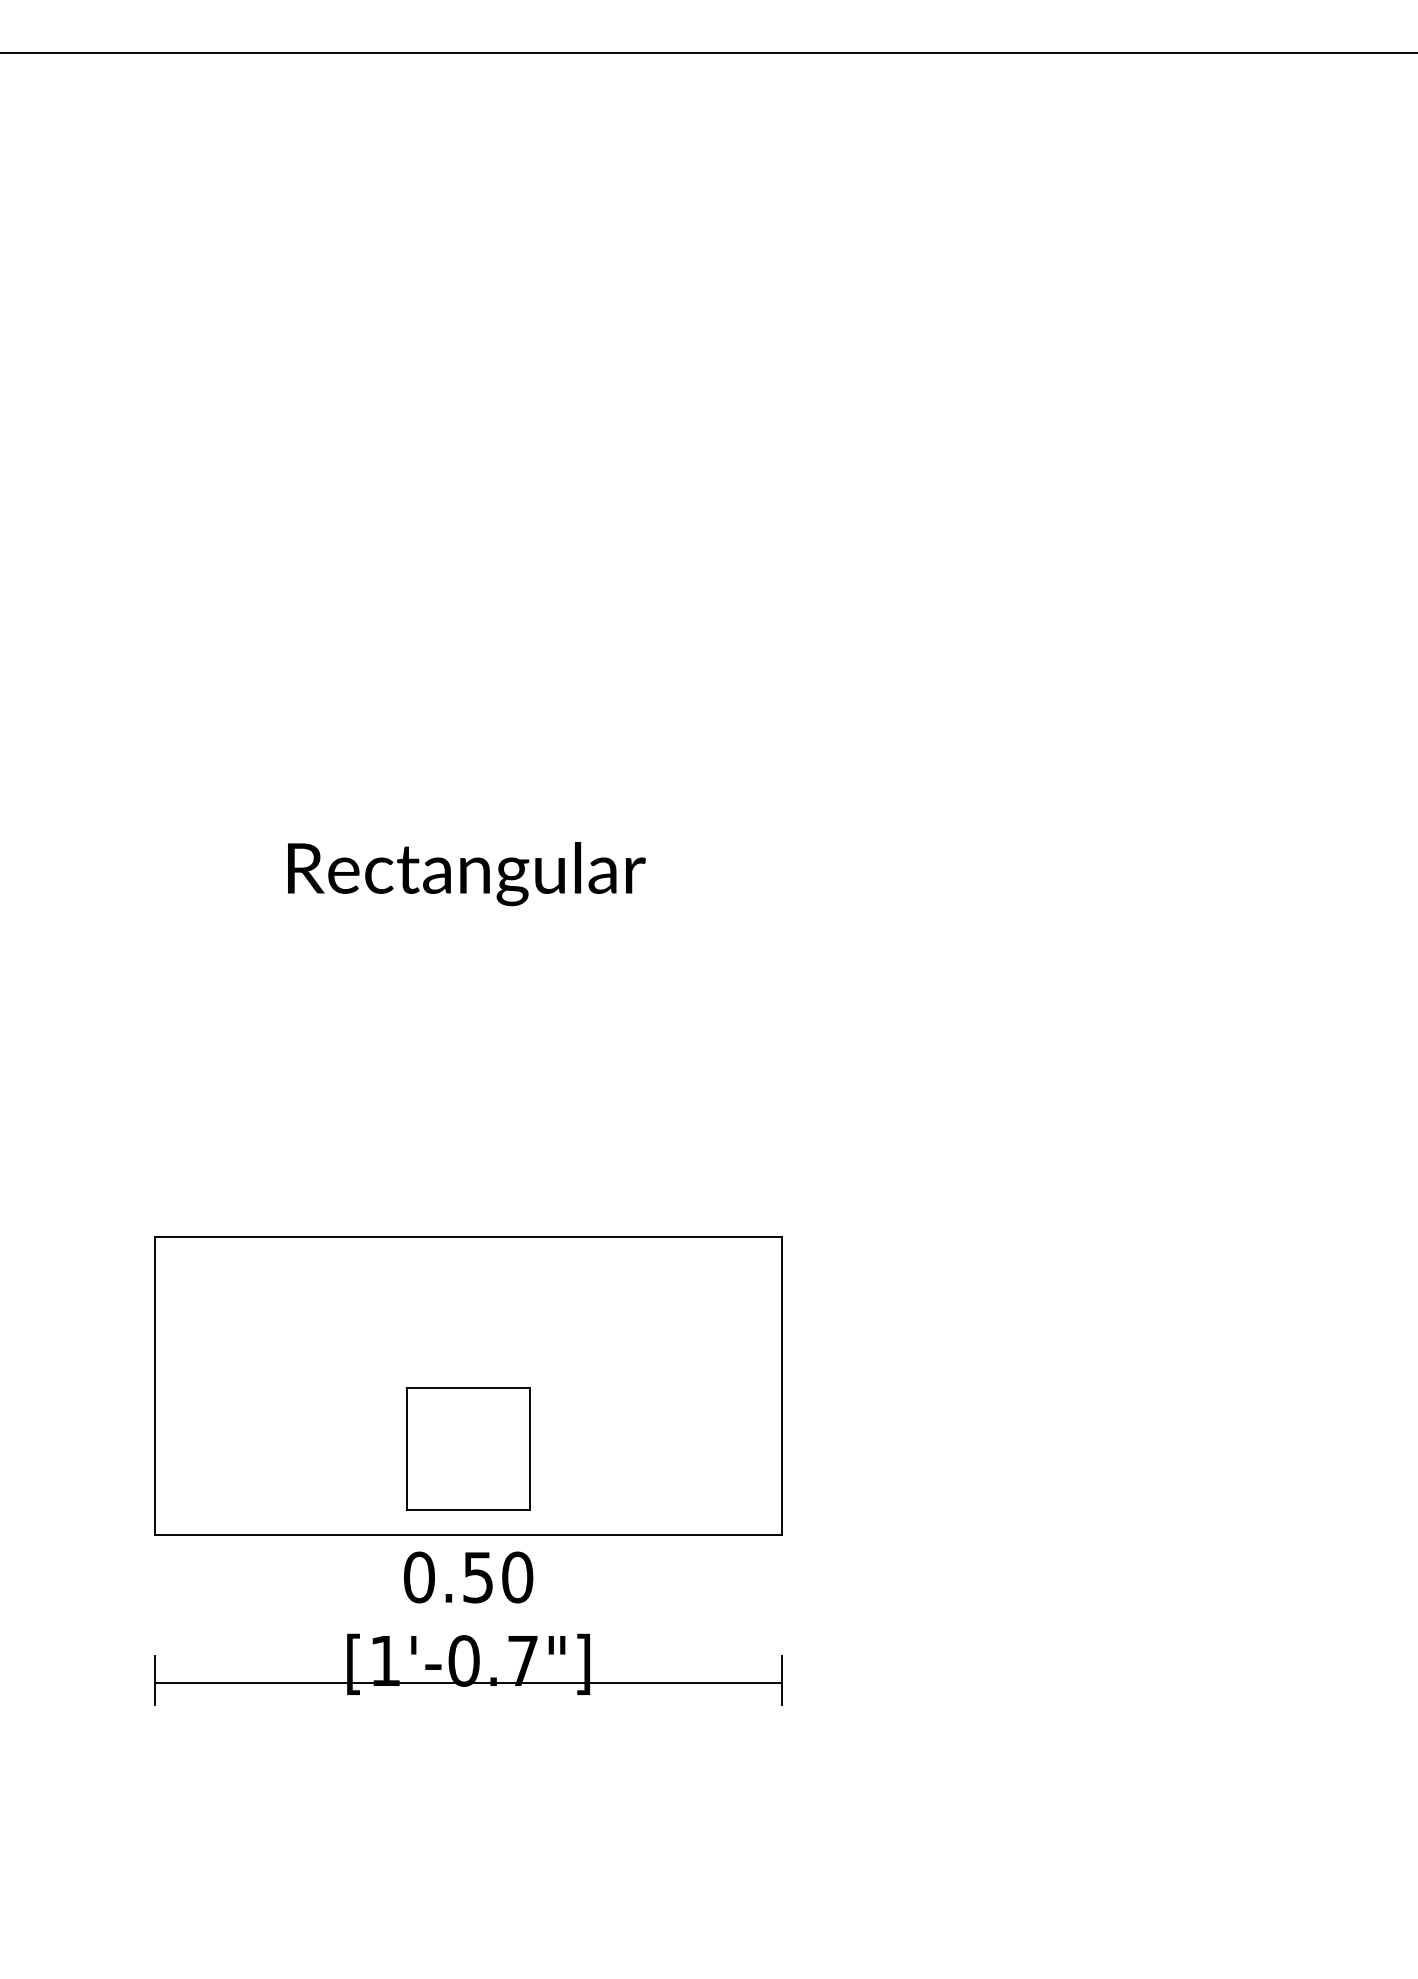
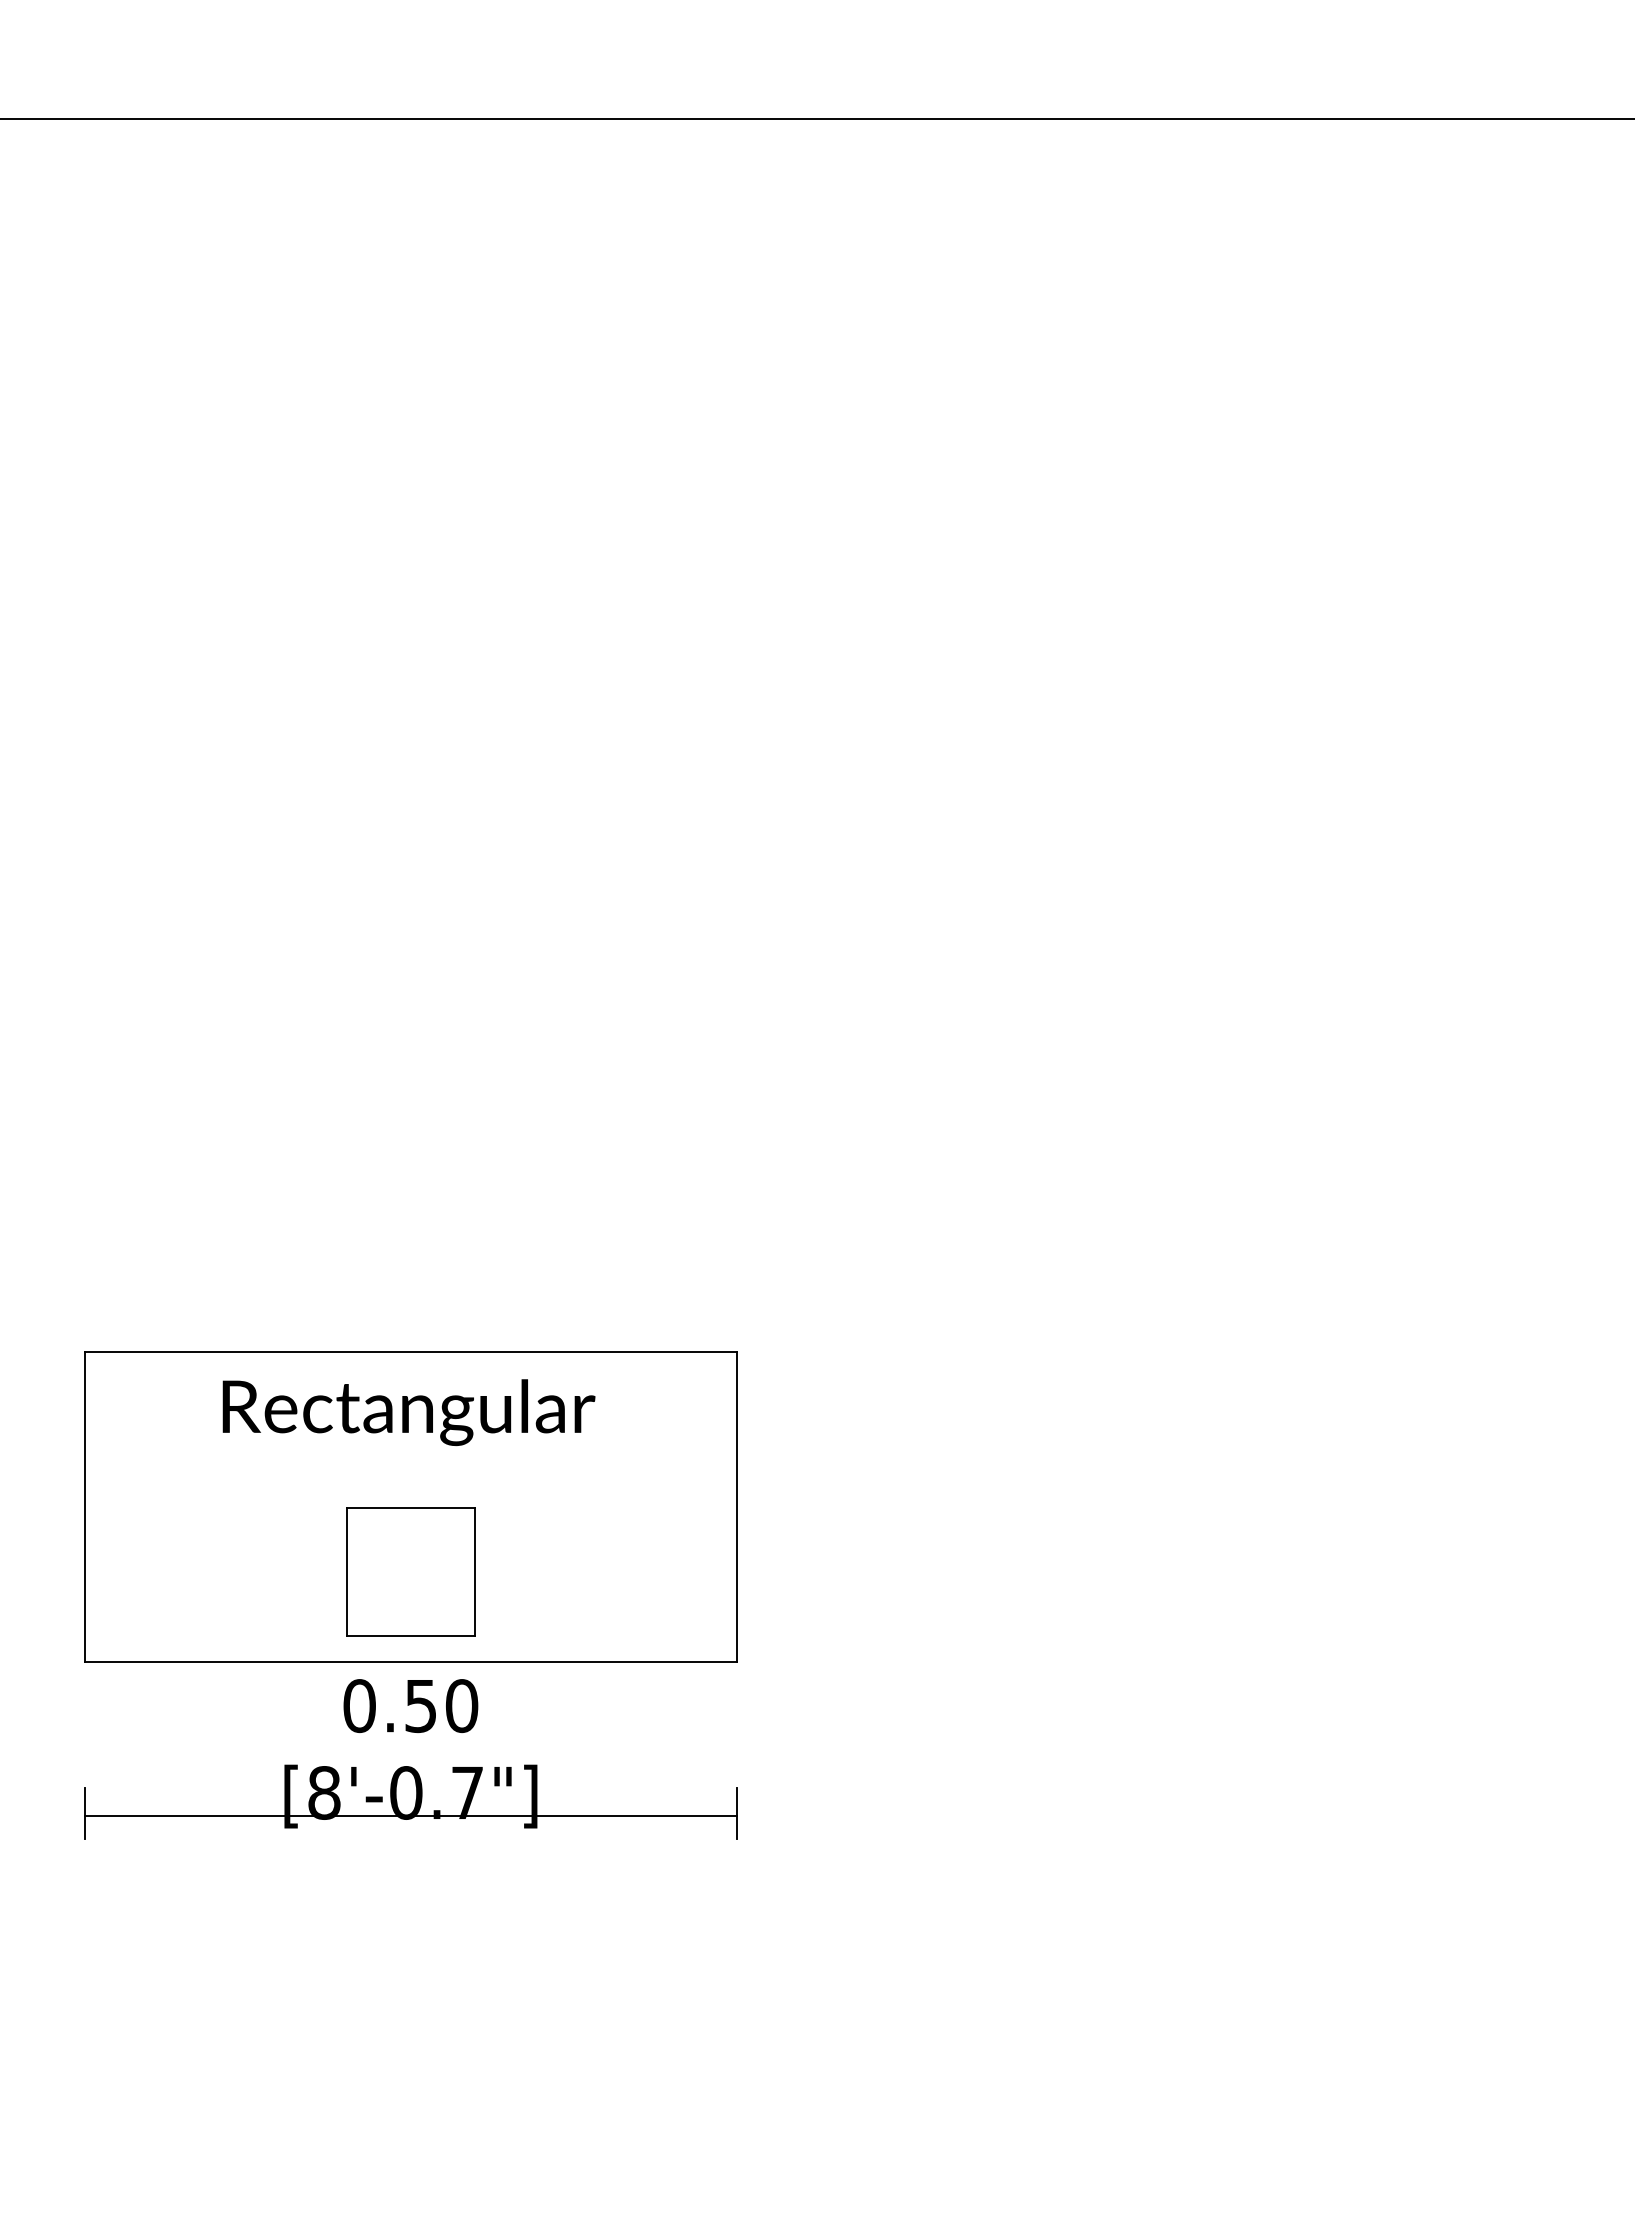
text: (466, 873) -> (408, 1412), moved
text: (385, 1660) -> (324, 1792), [1'-0.7"] -> [8'-0.7"]

